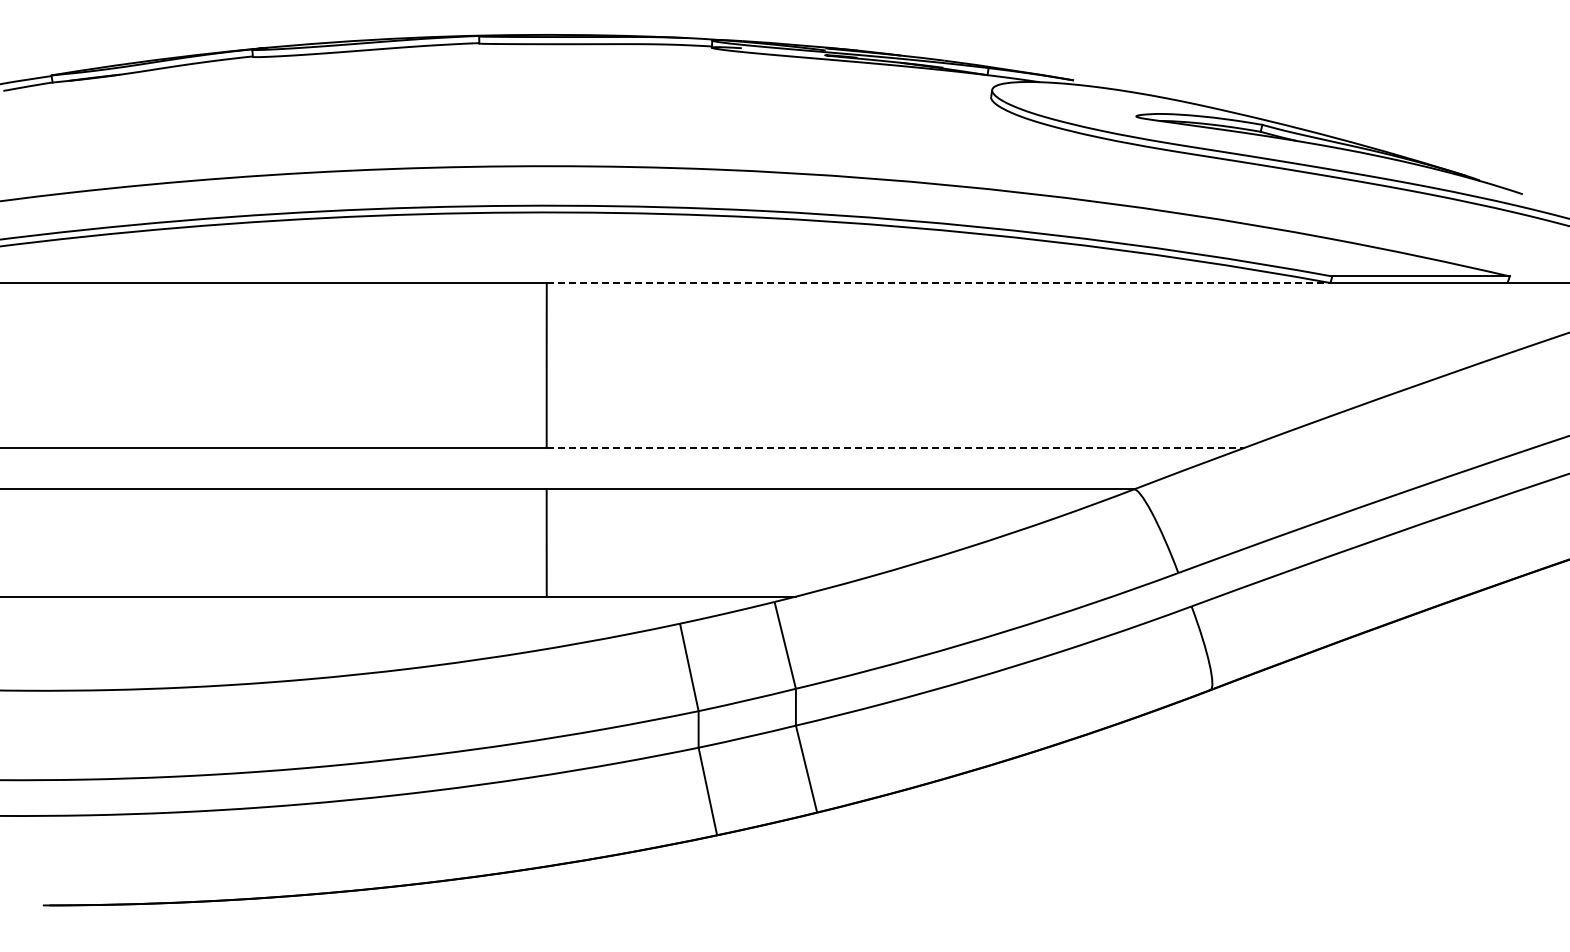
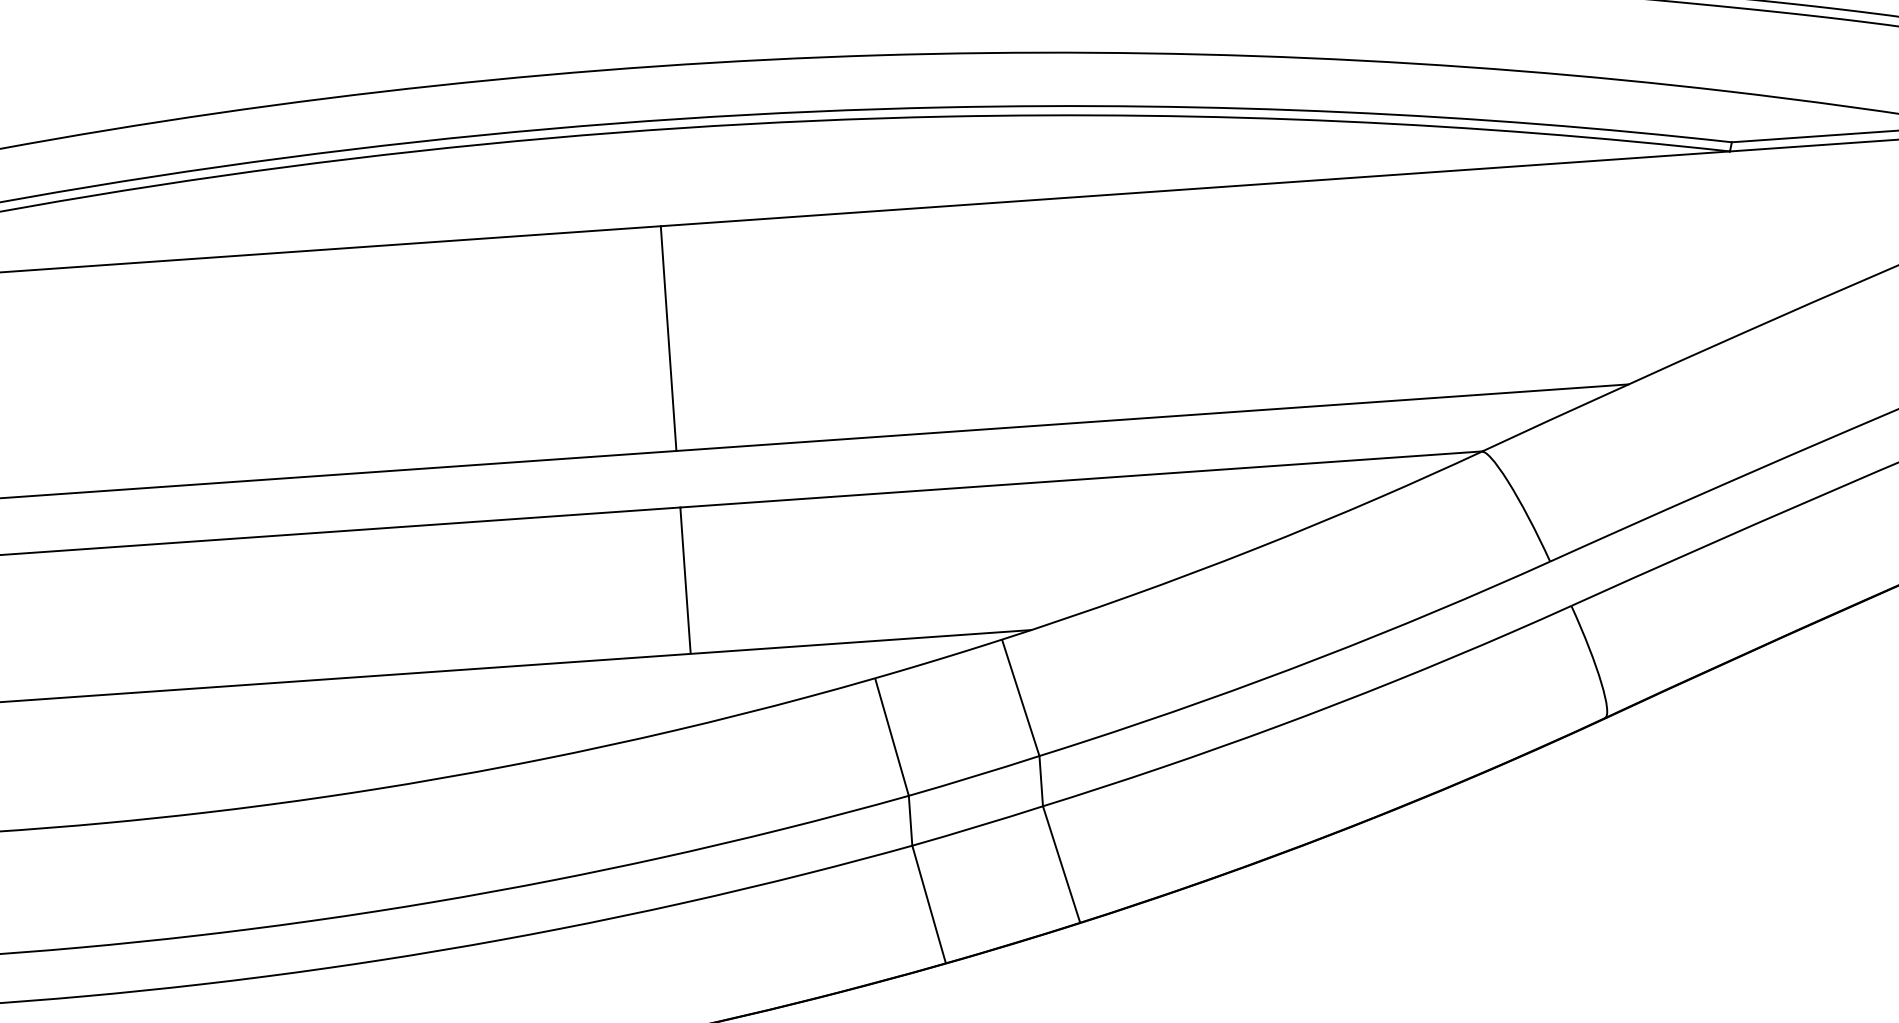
line: (938, 283) -> (1195, 189), dashed -> solid
line: (895, 447) -> (1152, 417), dashed -> solid

